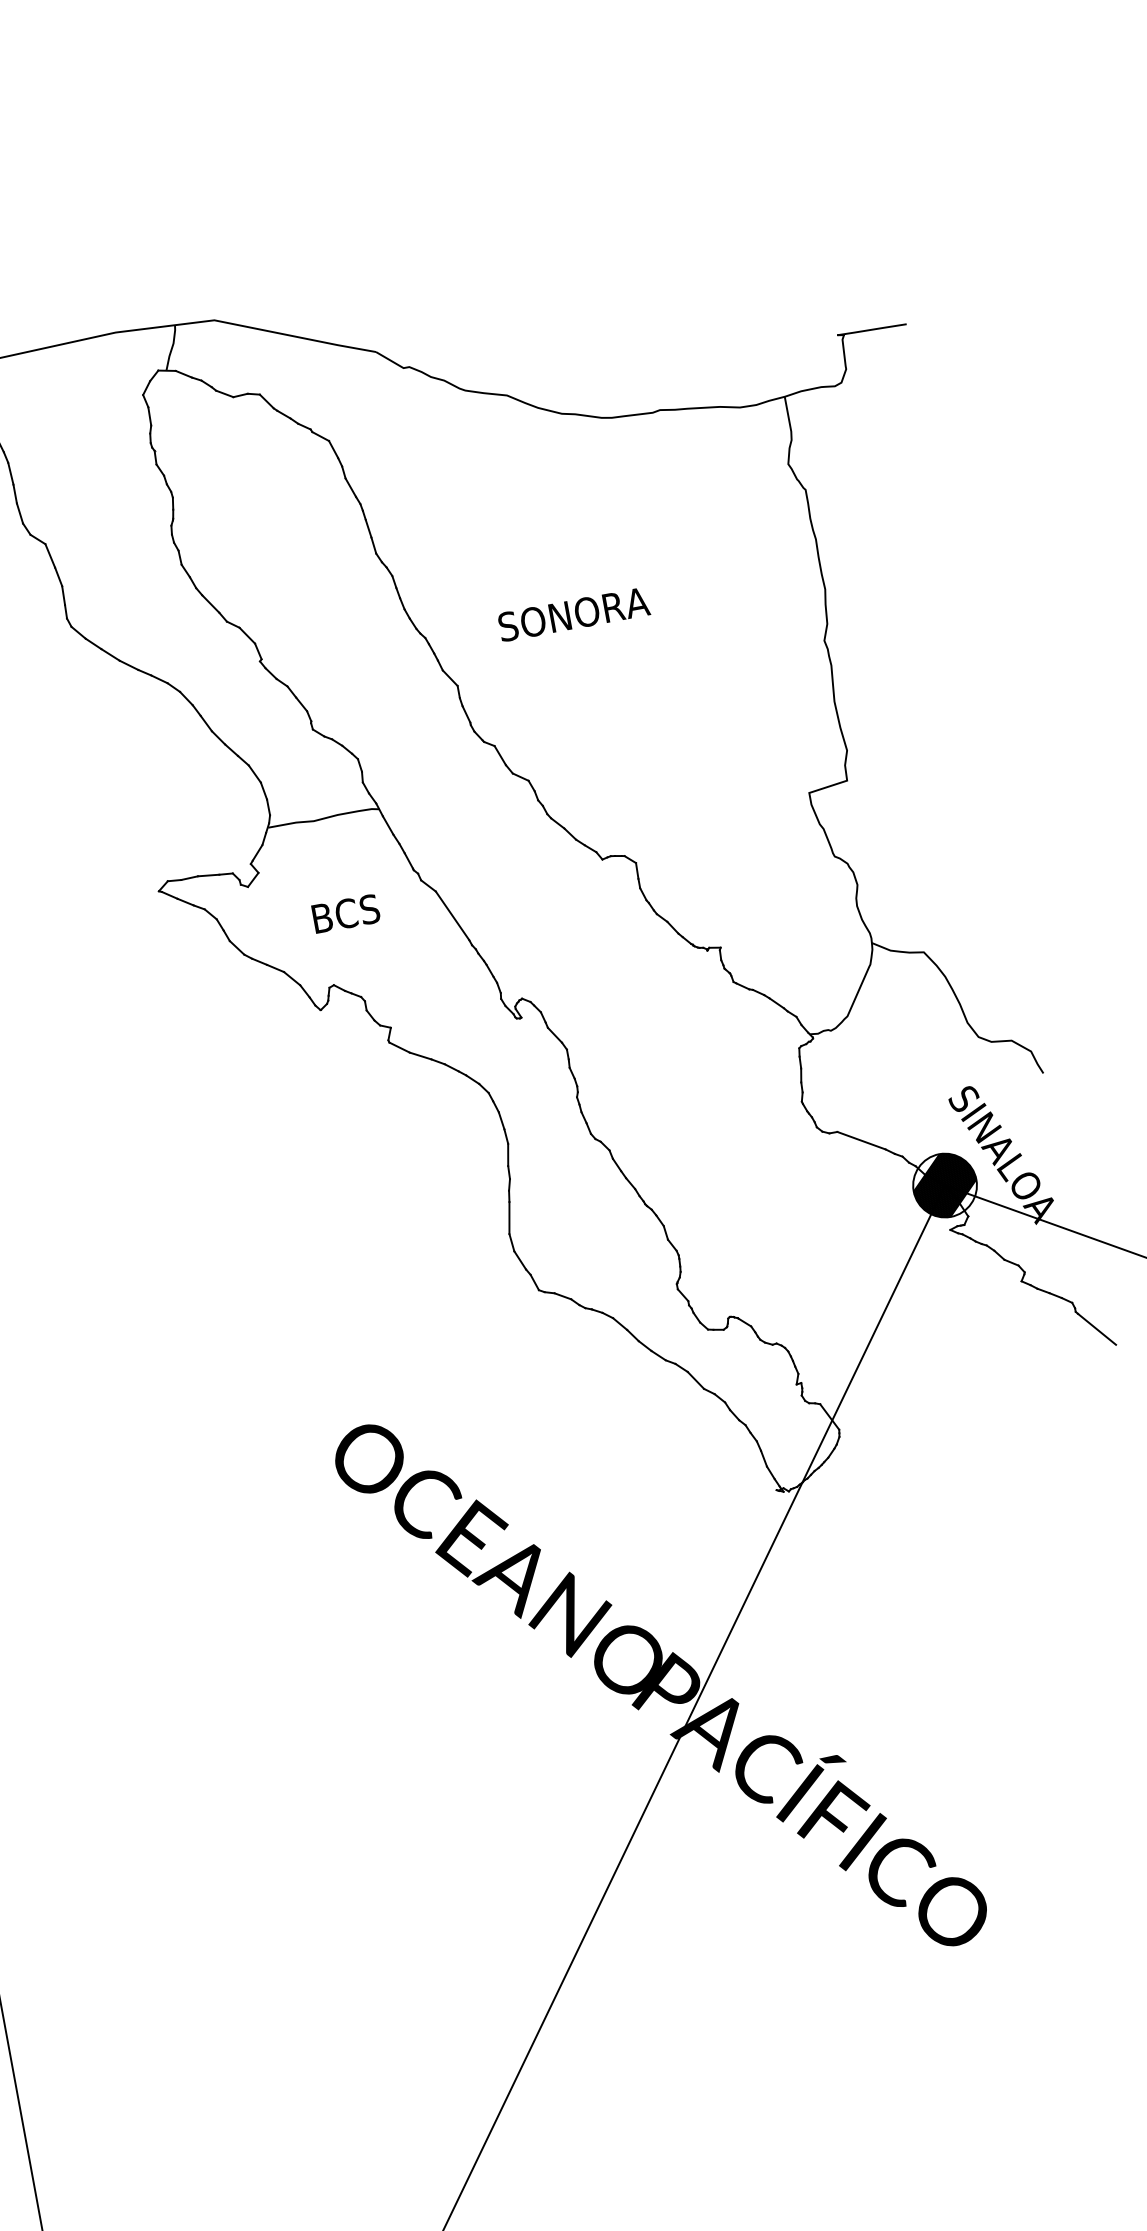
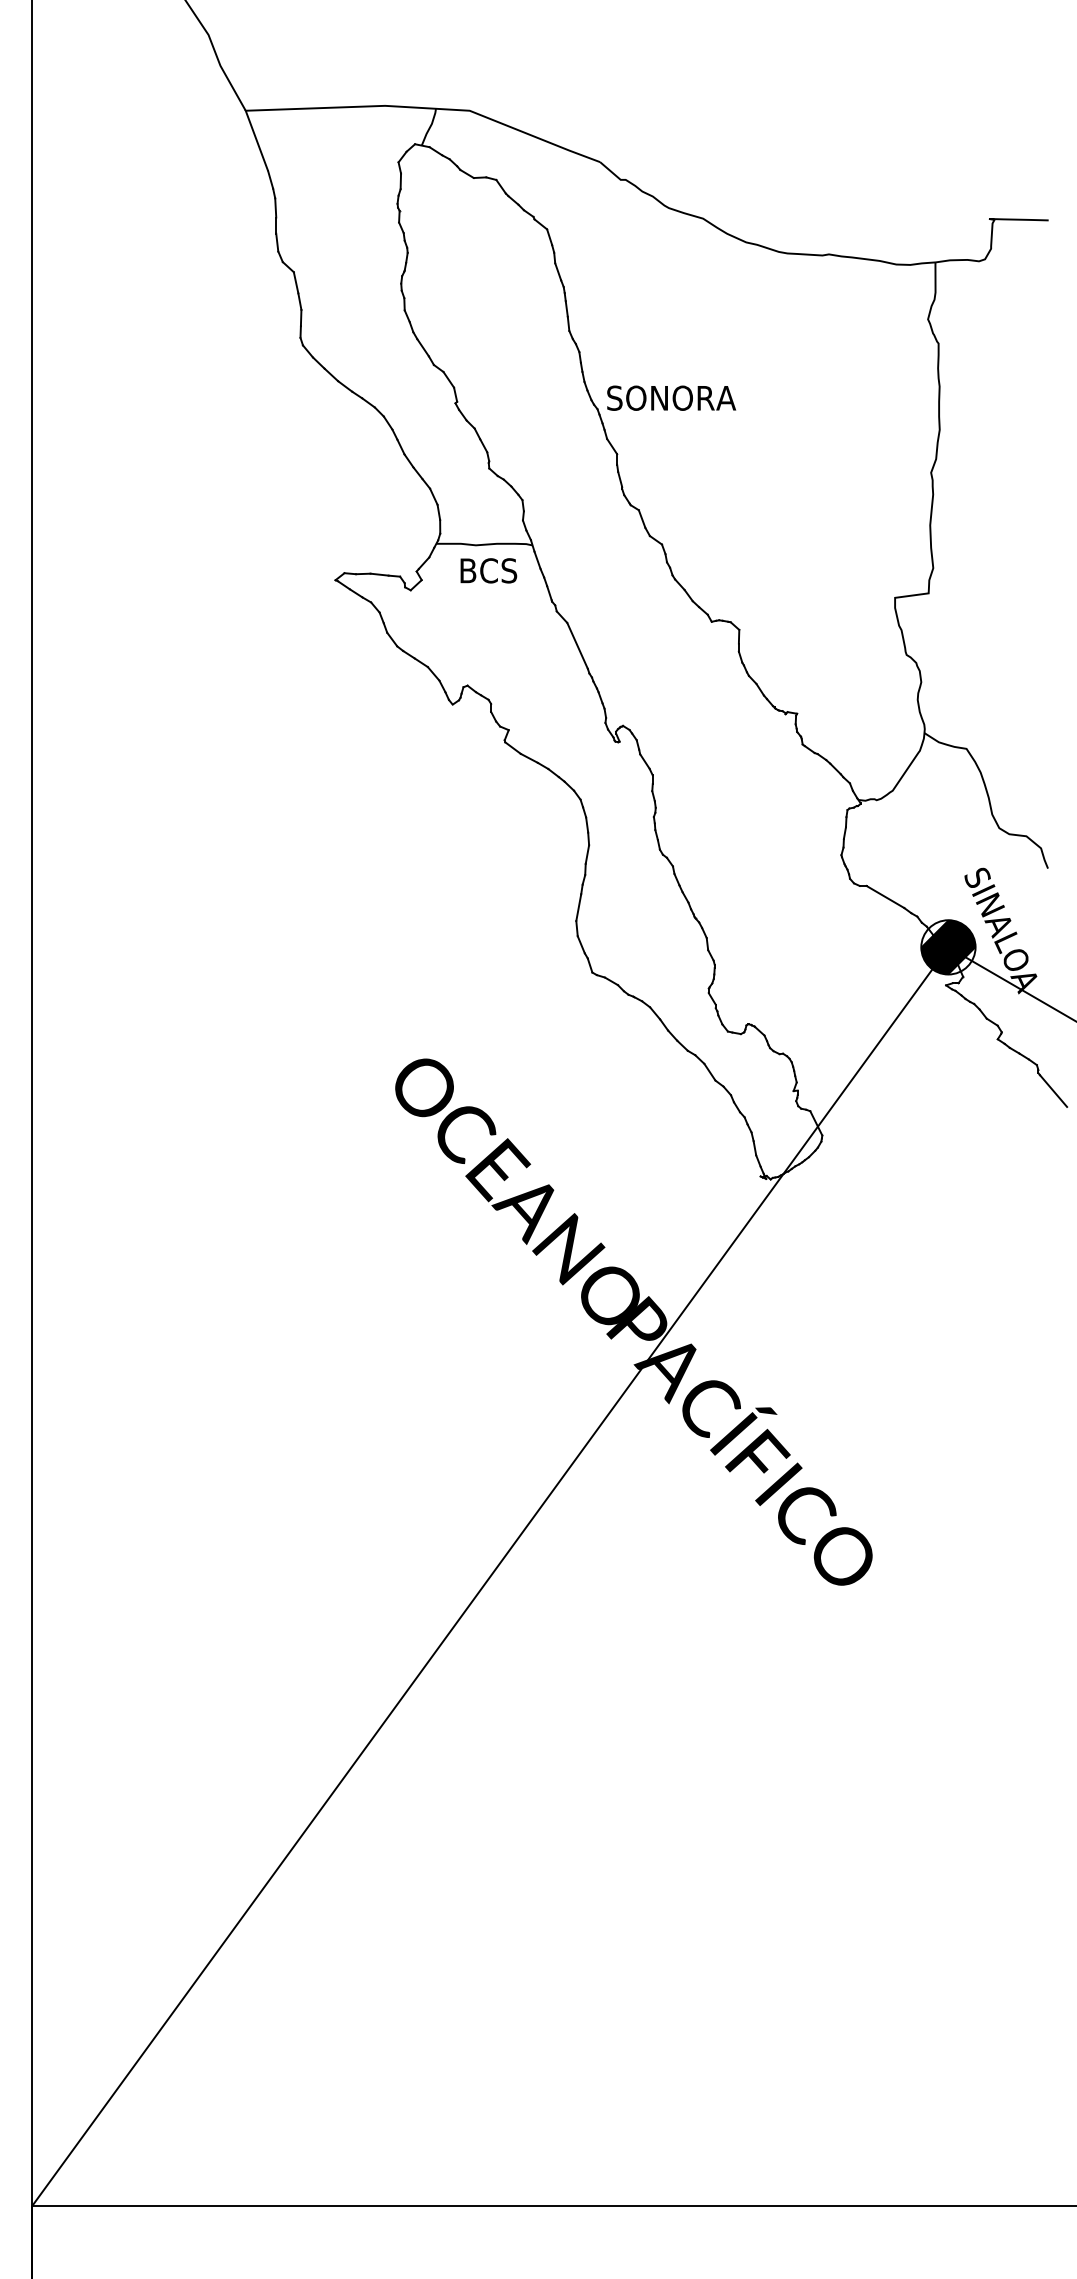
text: (573, 613) -> (671, 397), moved
text: (345, 913) -> (488, 570), moved

